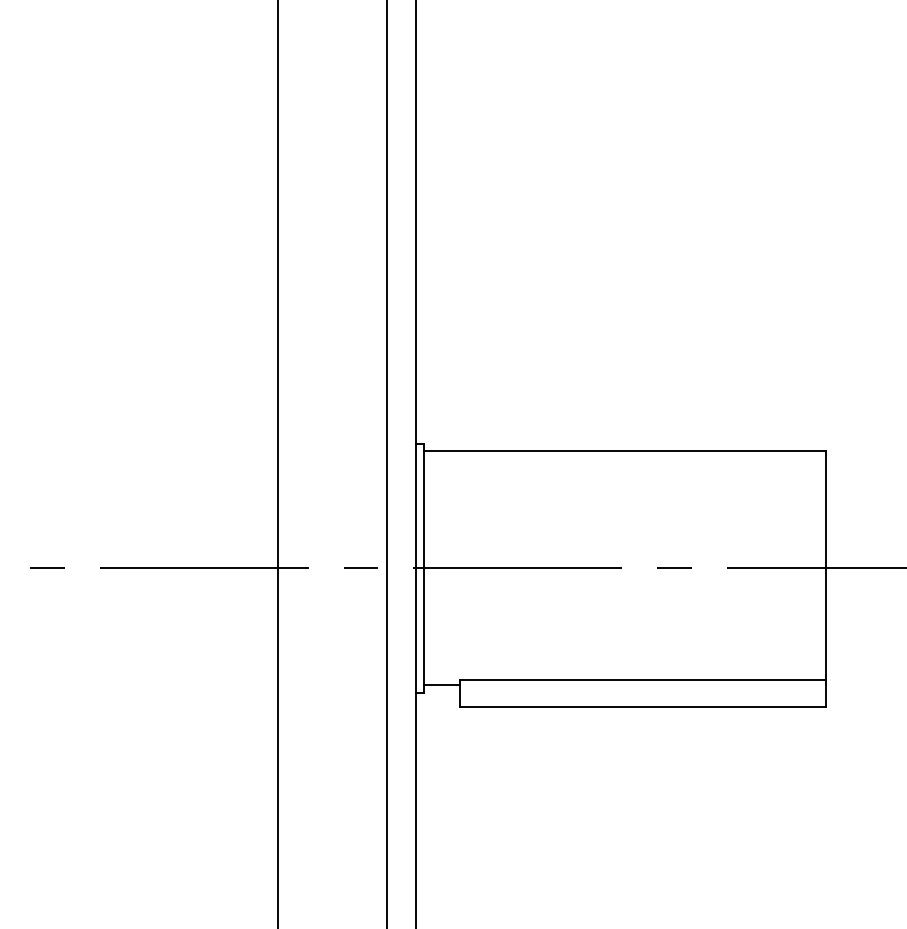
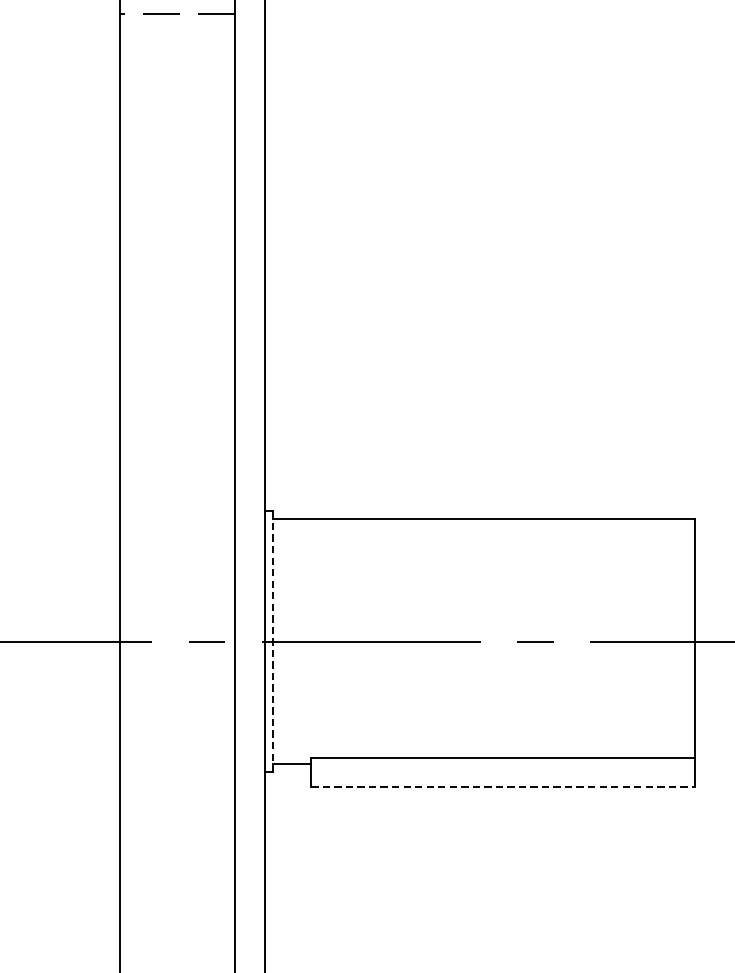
line: (423, 568) -> (272, 641), solid -> dashed
line: (643, 707) -> (503, 787), solid -> dashed

